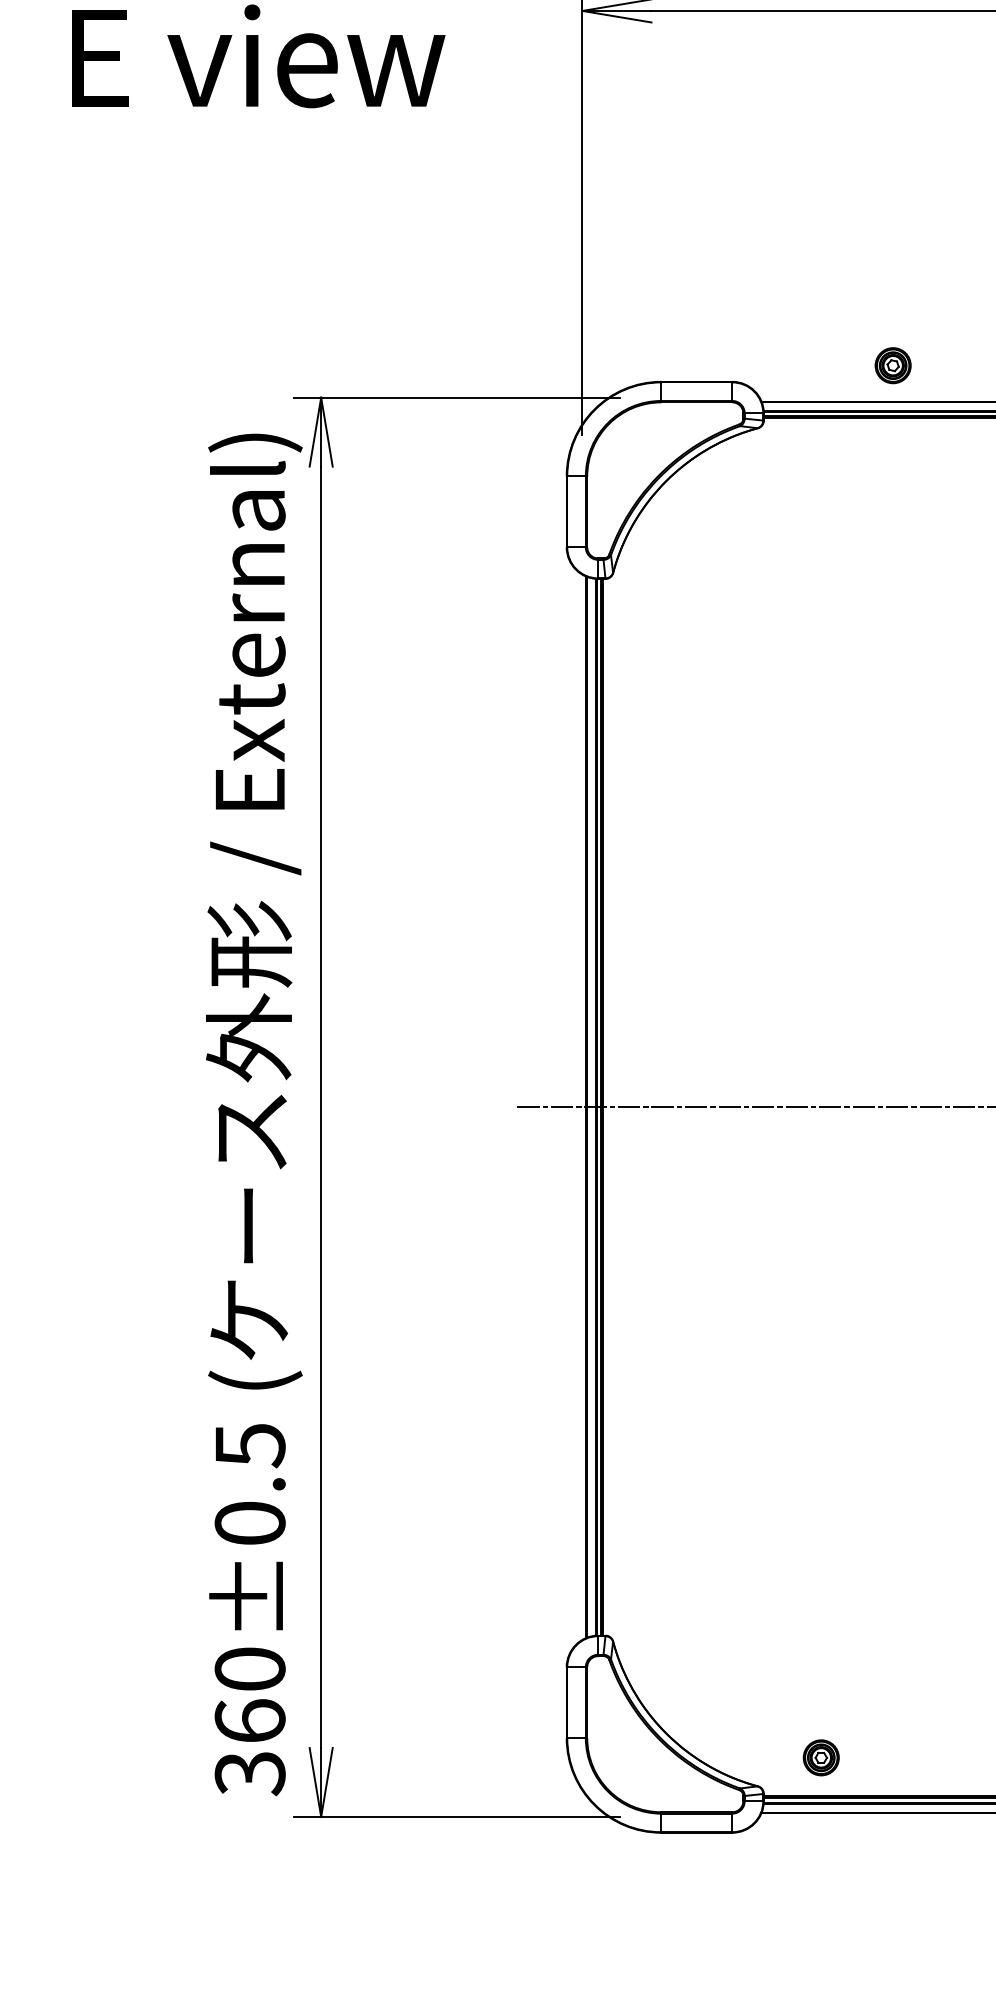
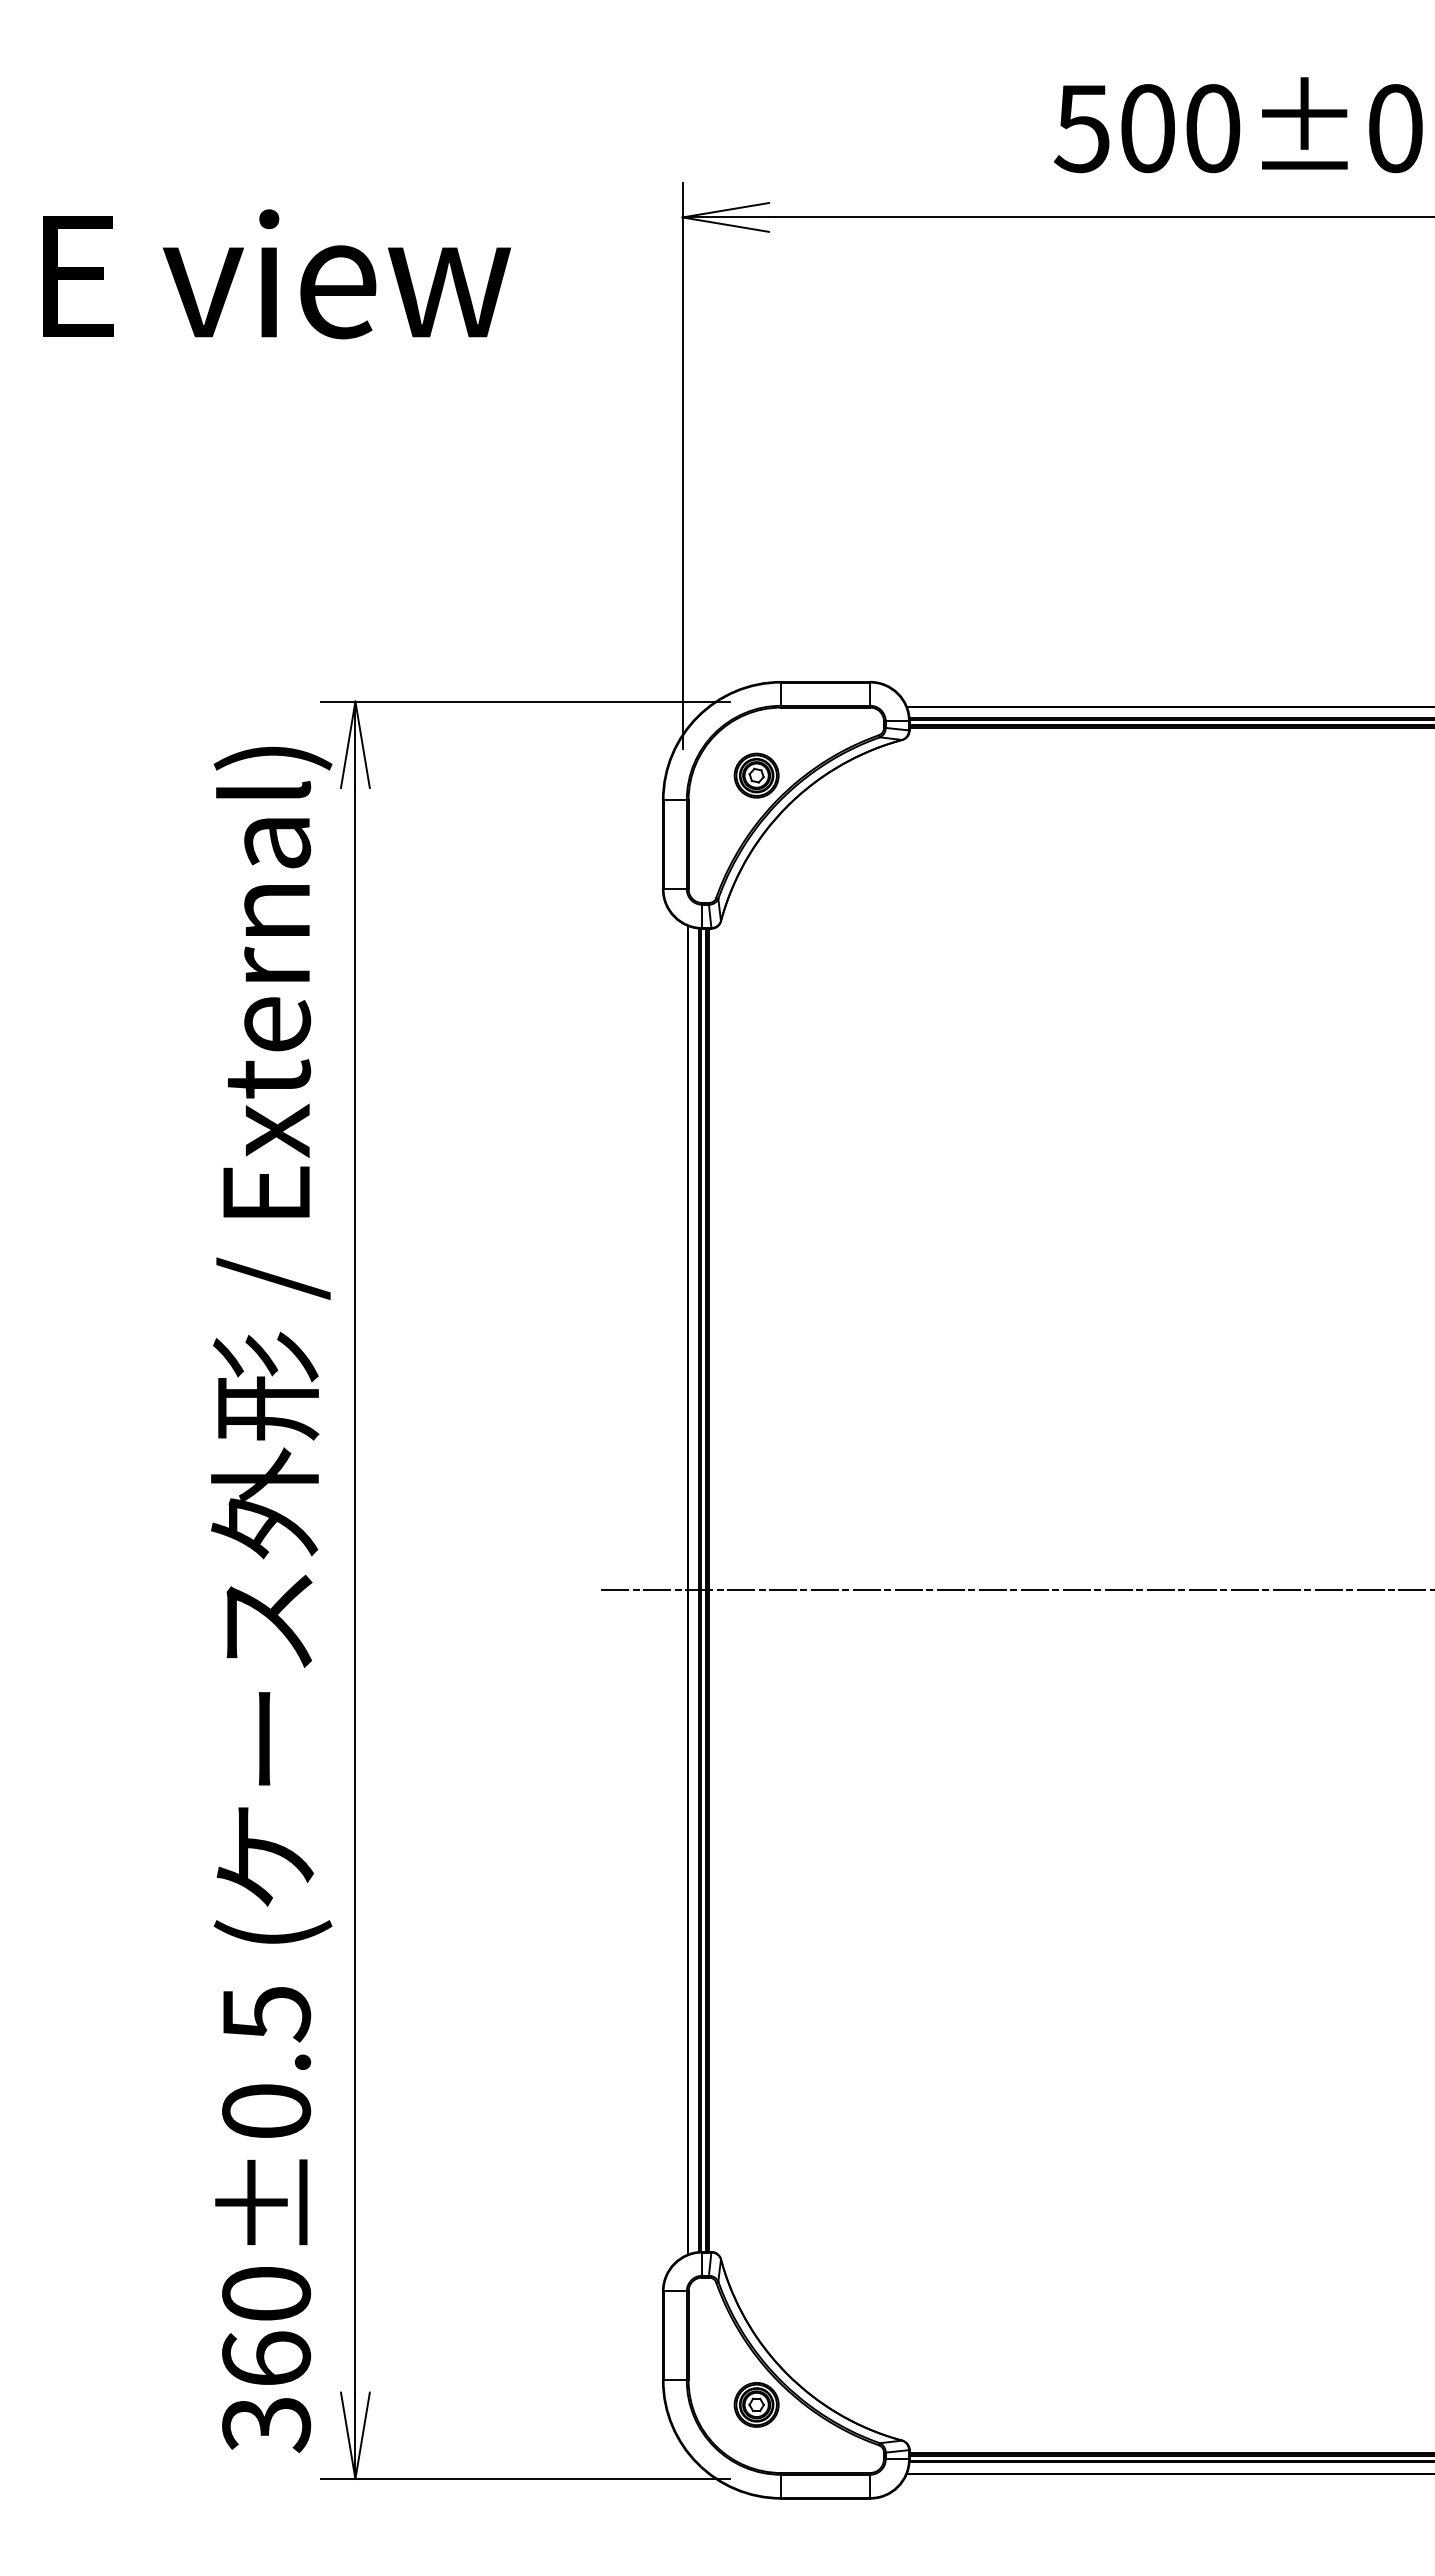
part: (893, 365) -> (756, 775), moved
part: (821, 1757) -> (756, 2404), moved

